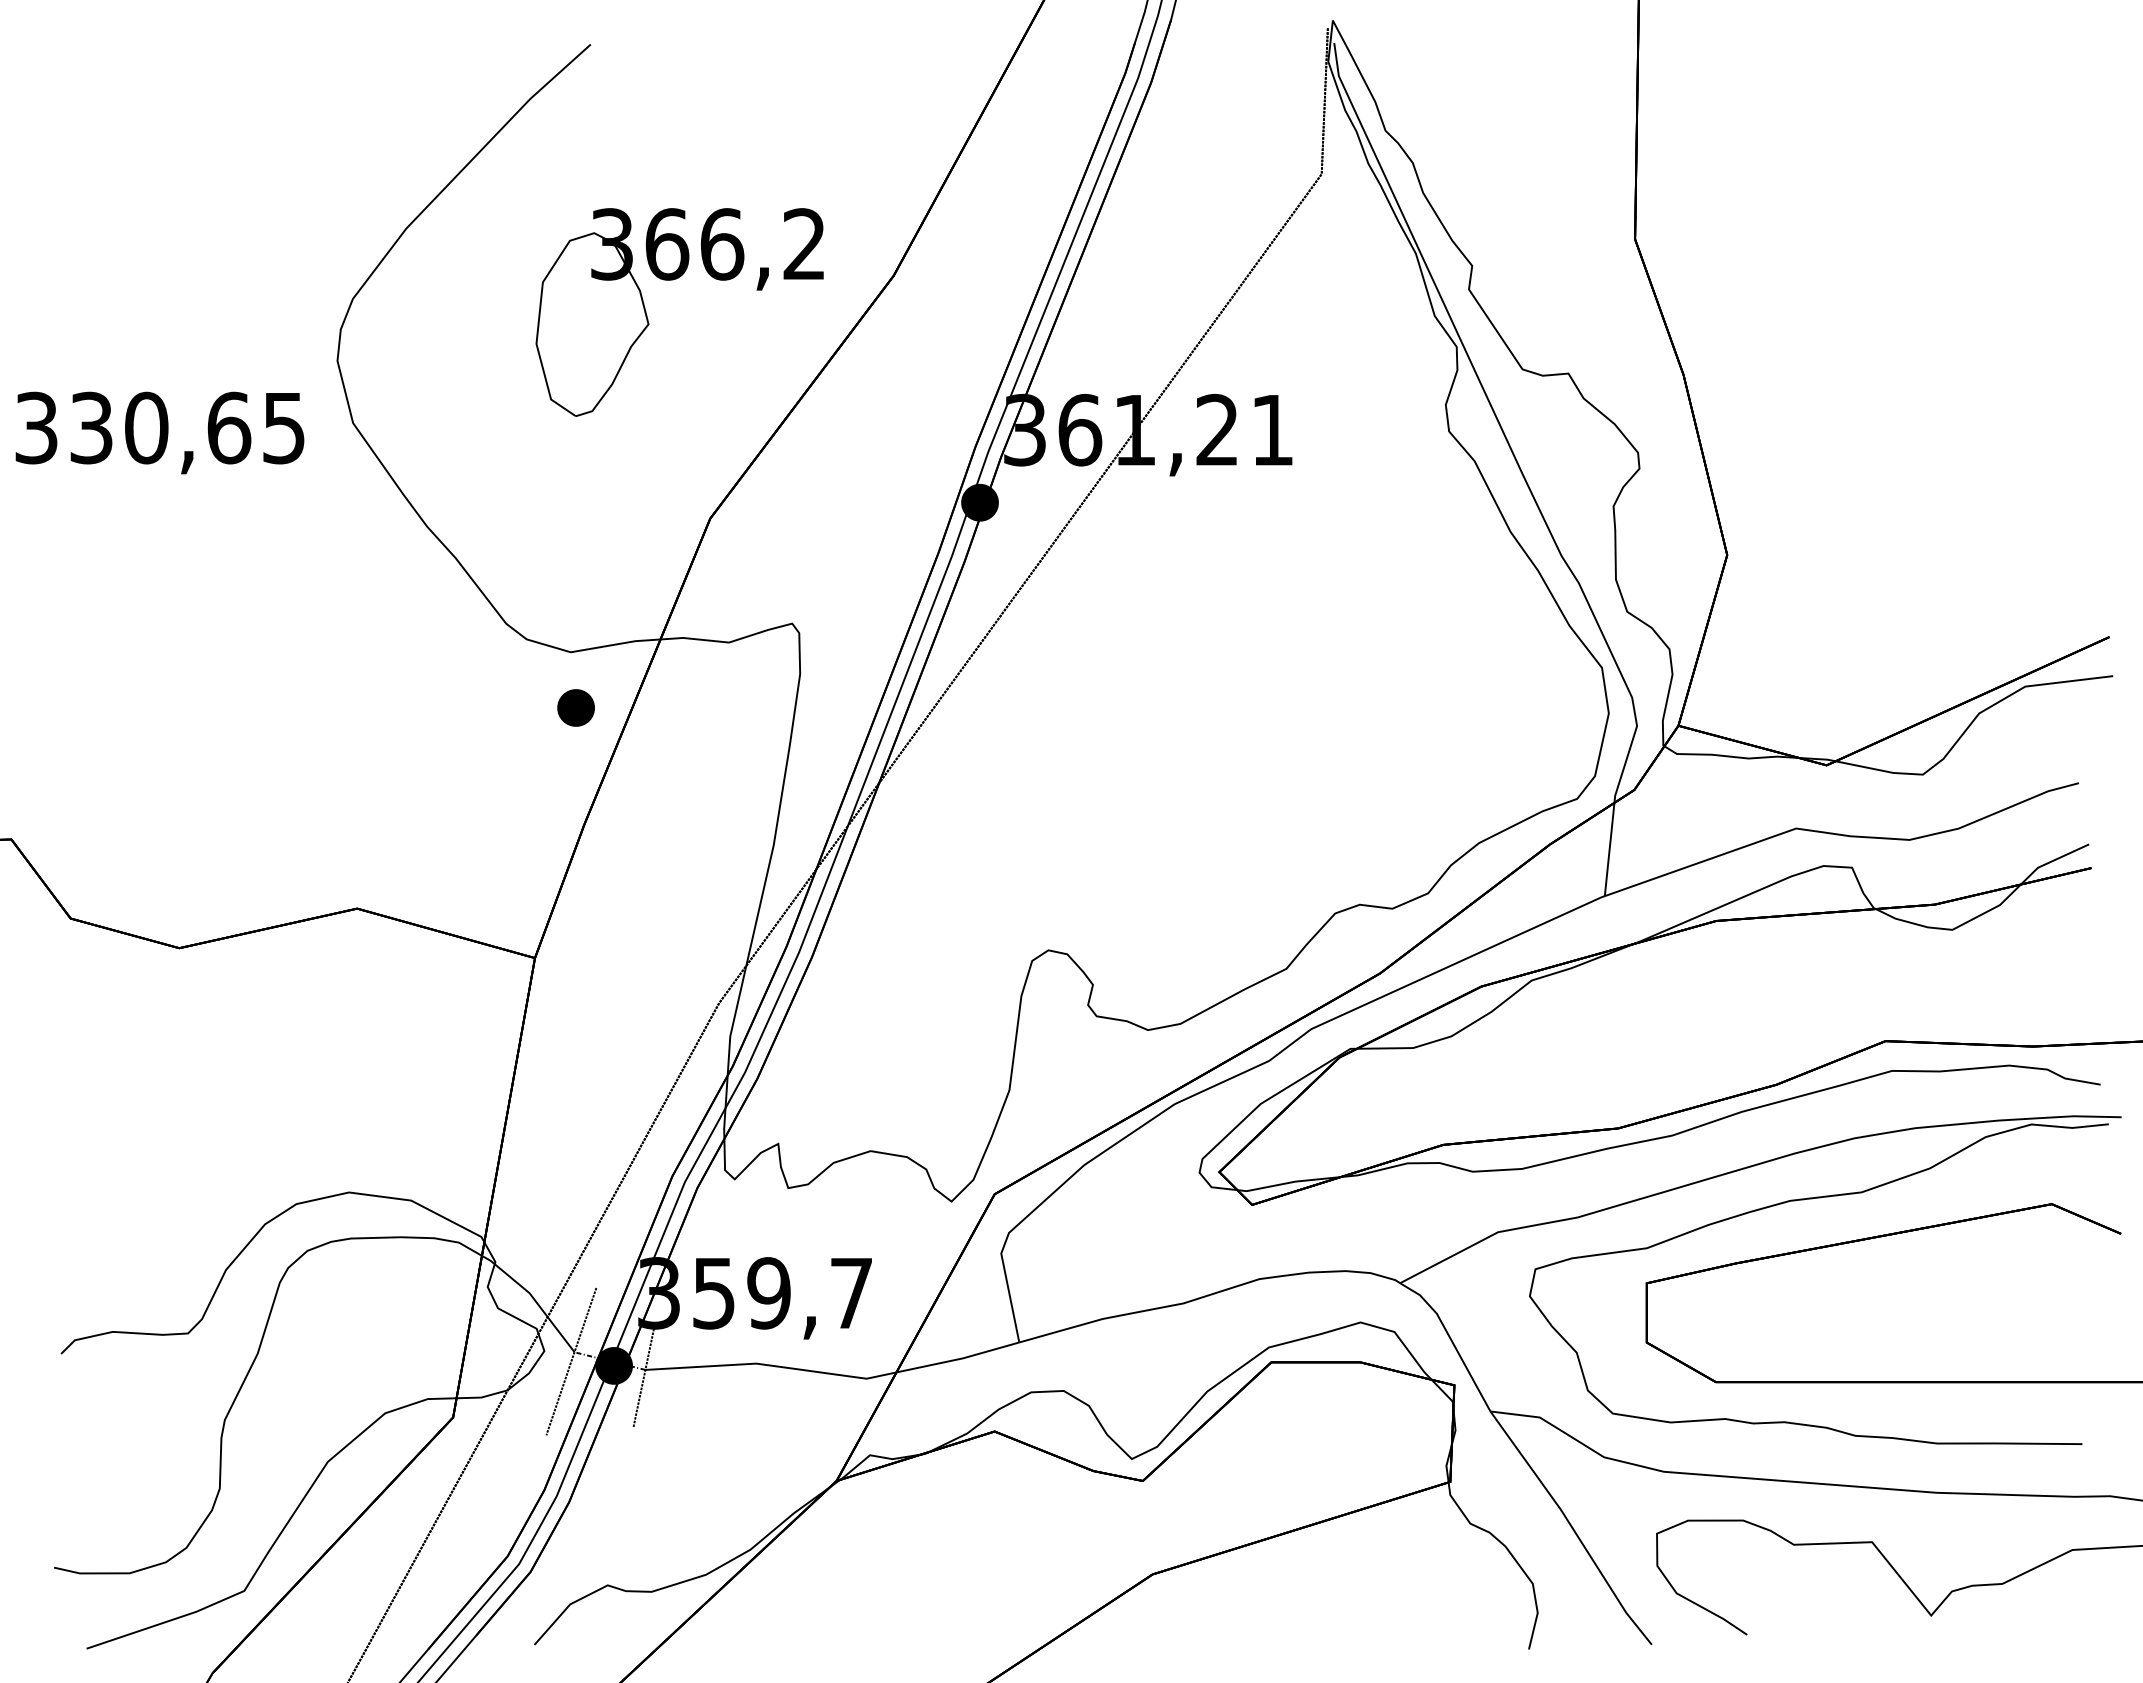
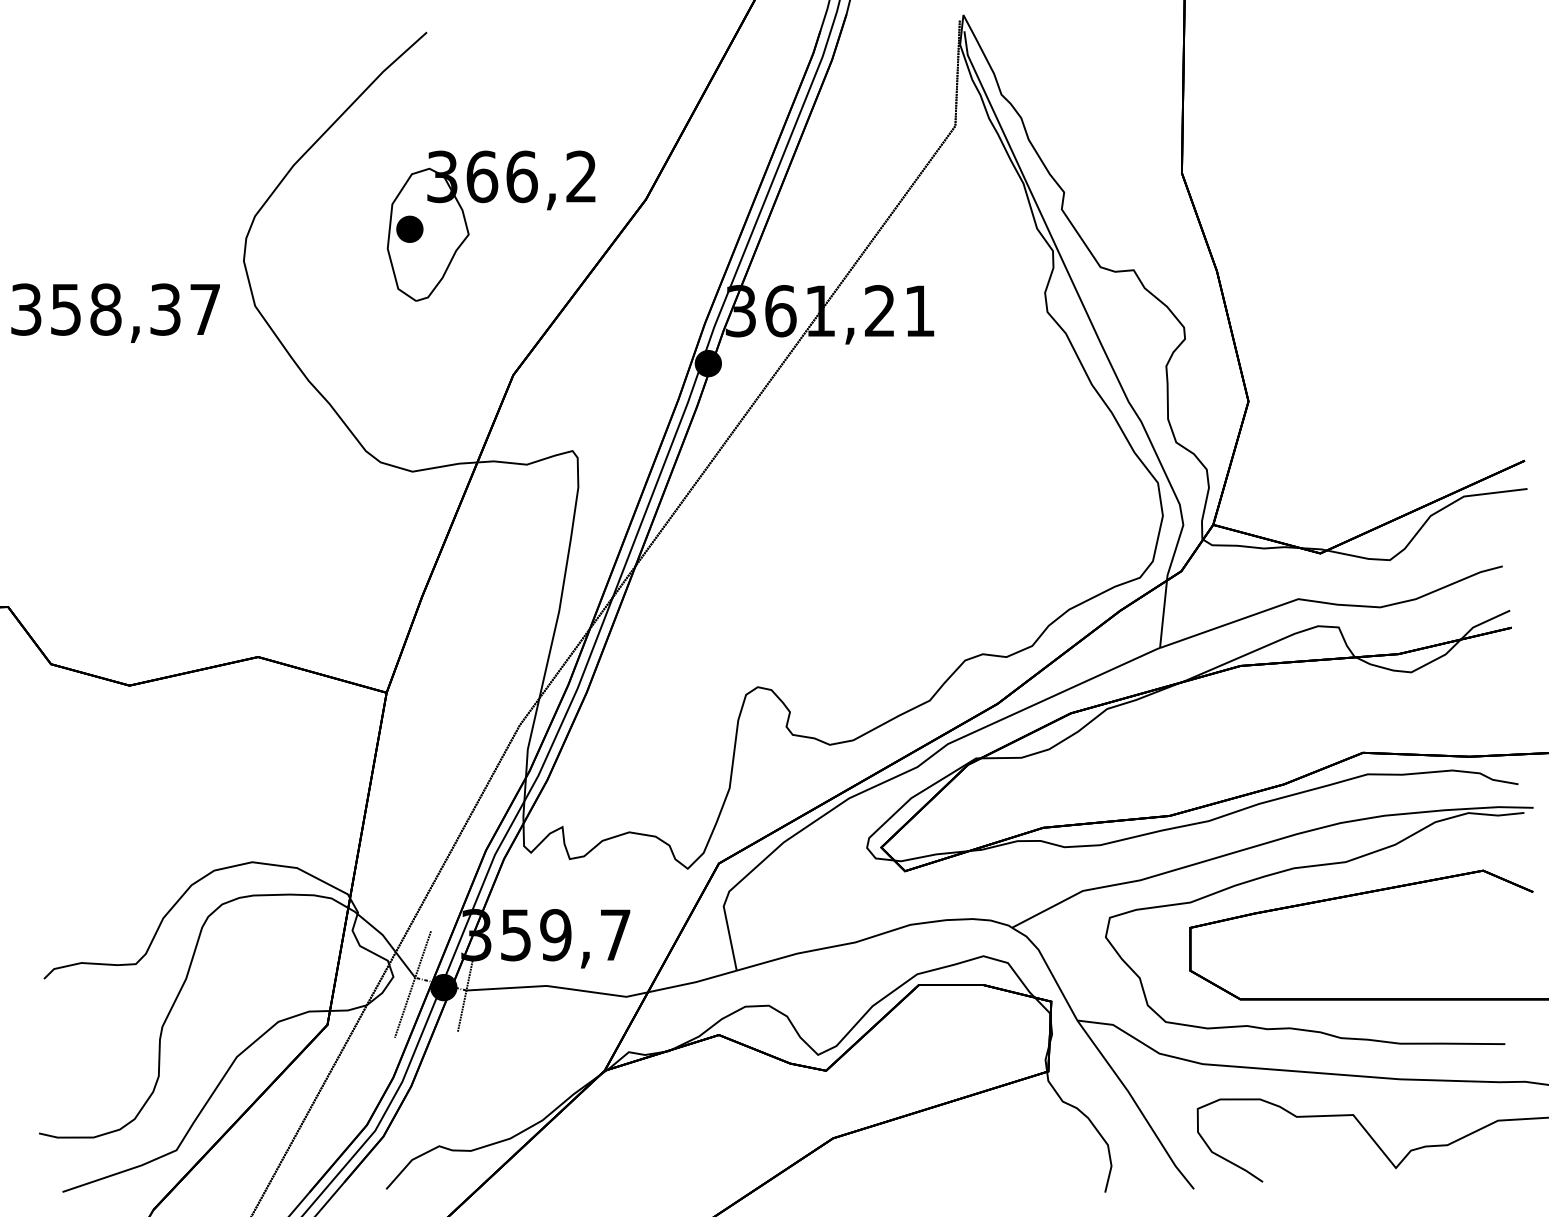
text: (187, 427) -> (135, 309), 330,65 -> 358,37
part: (575, 707) -> (409, 228), moved

